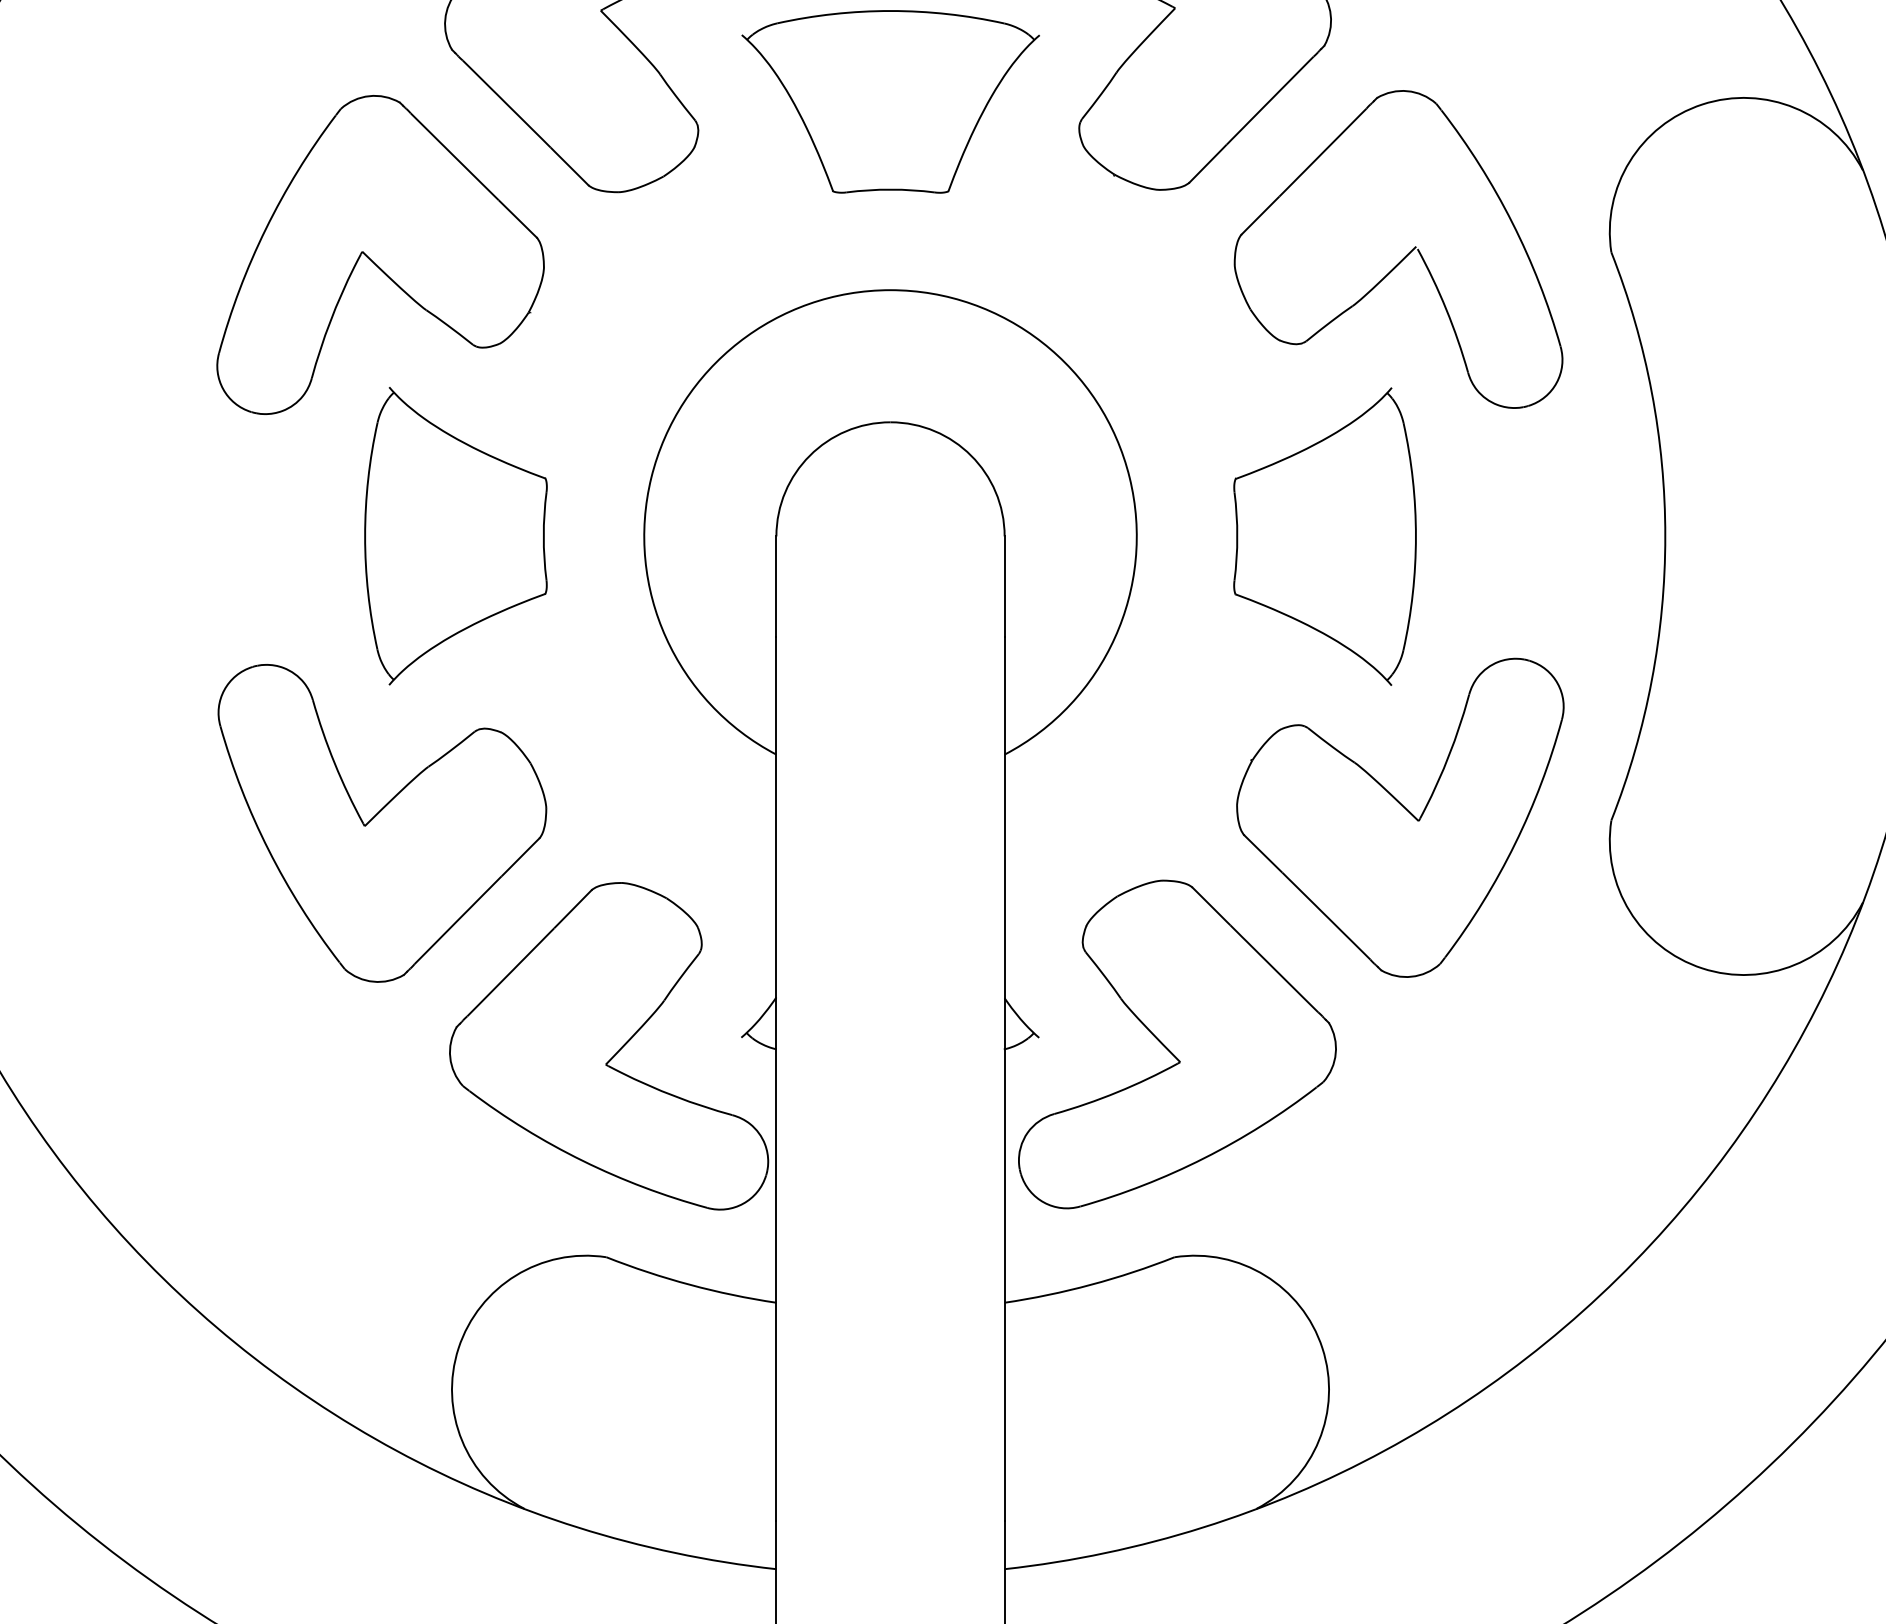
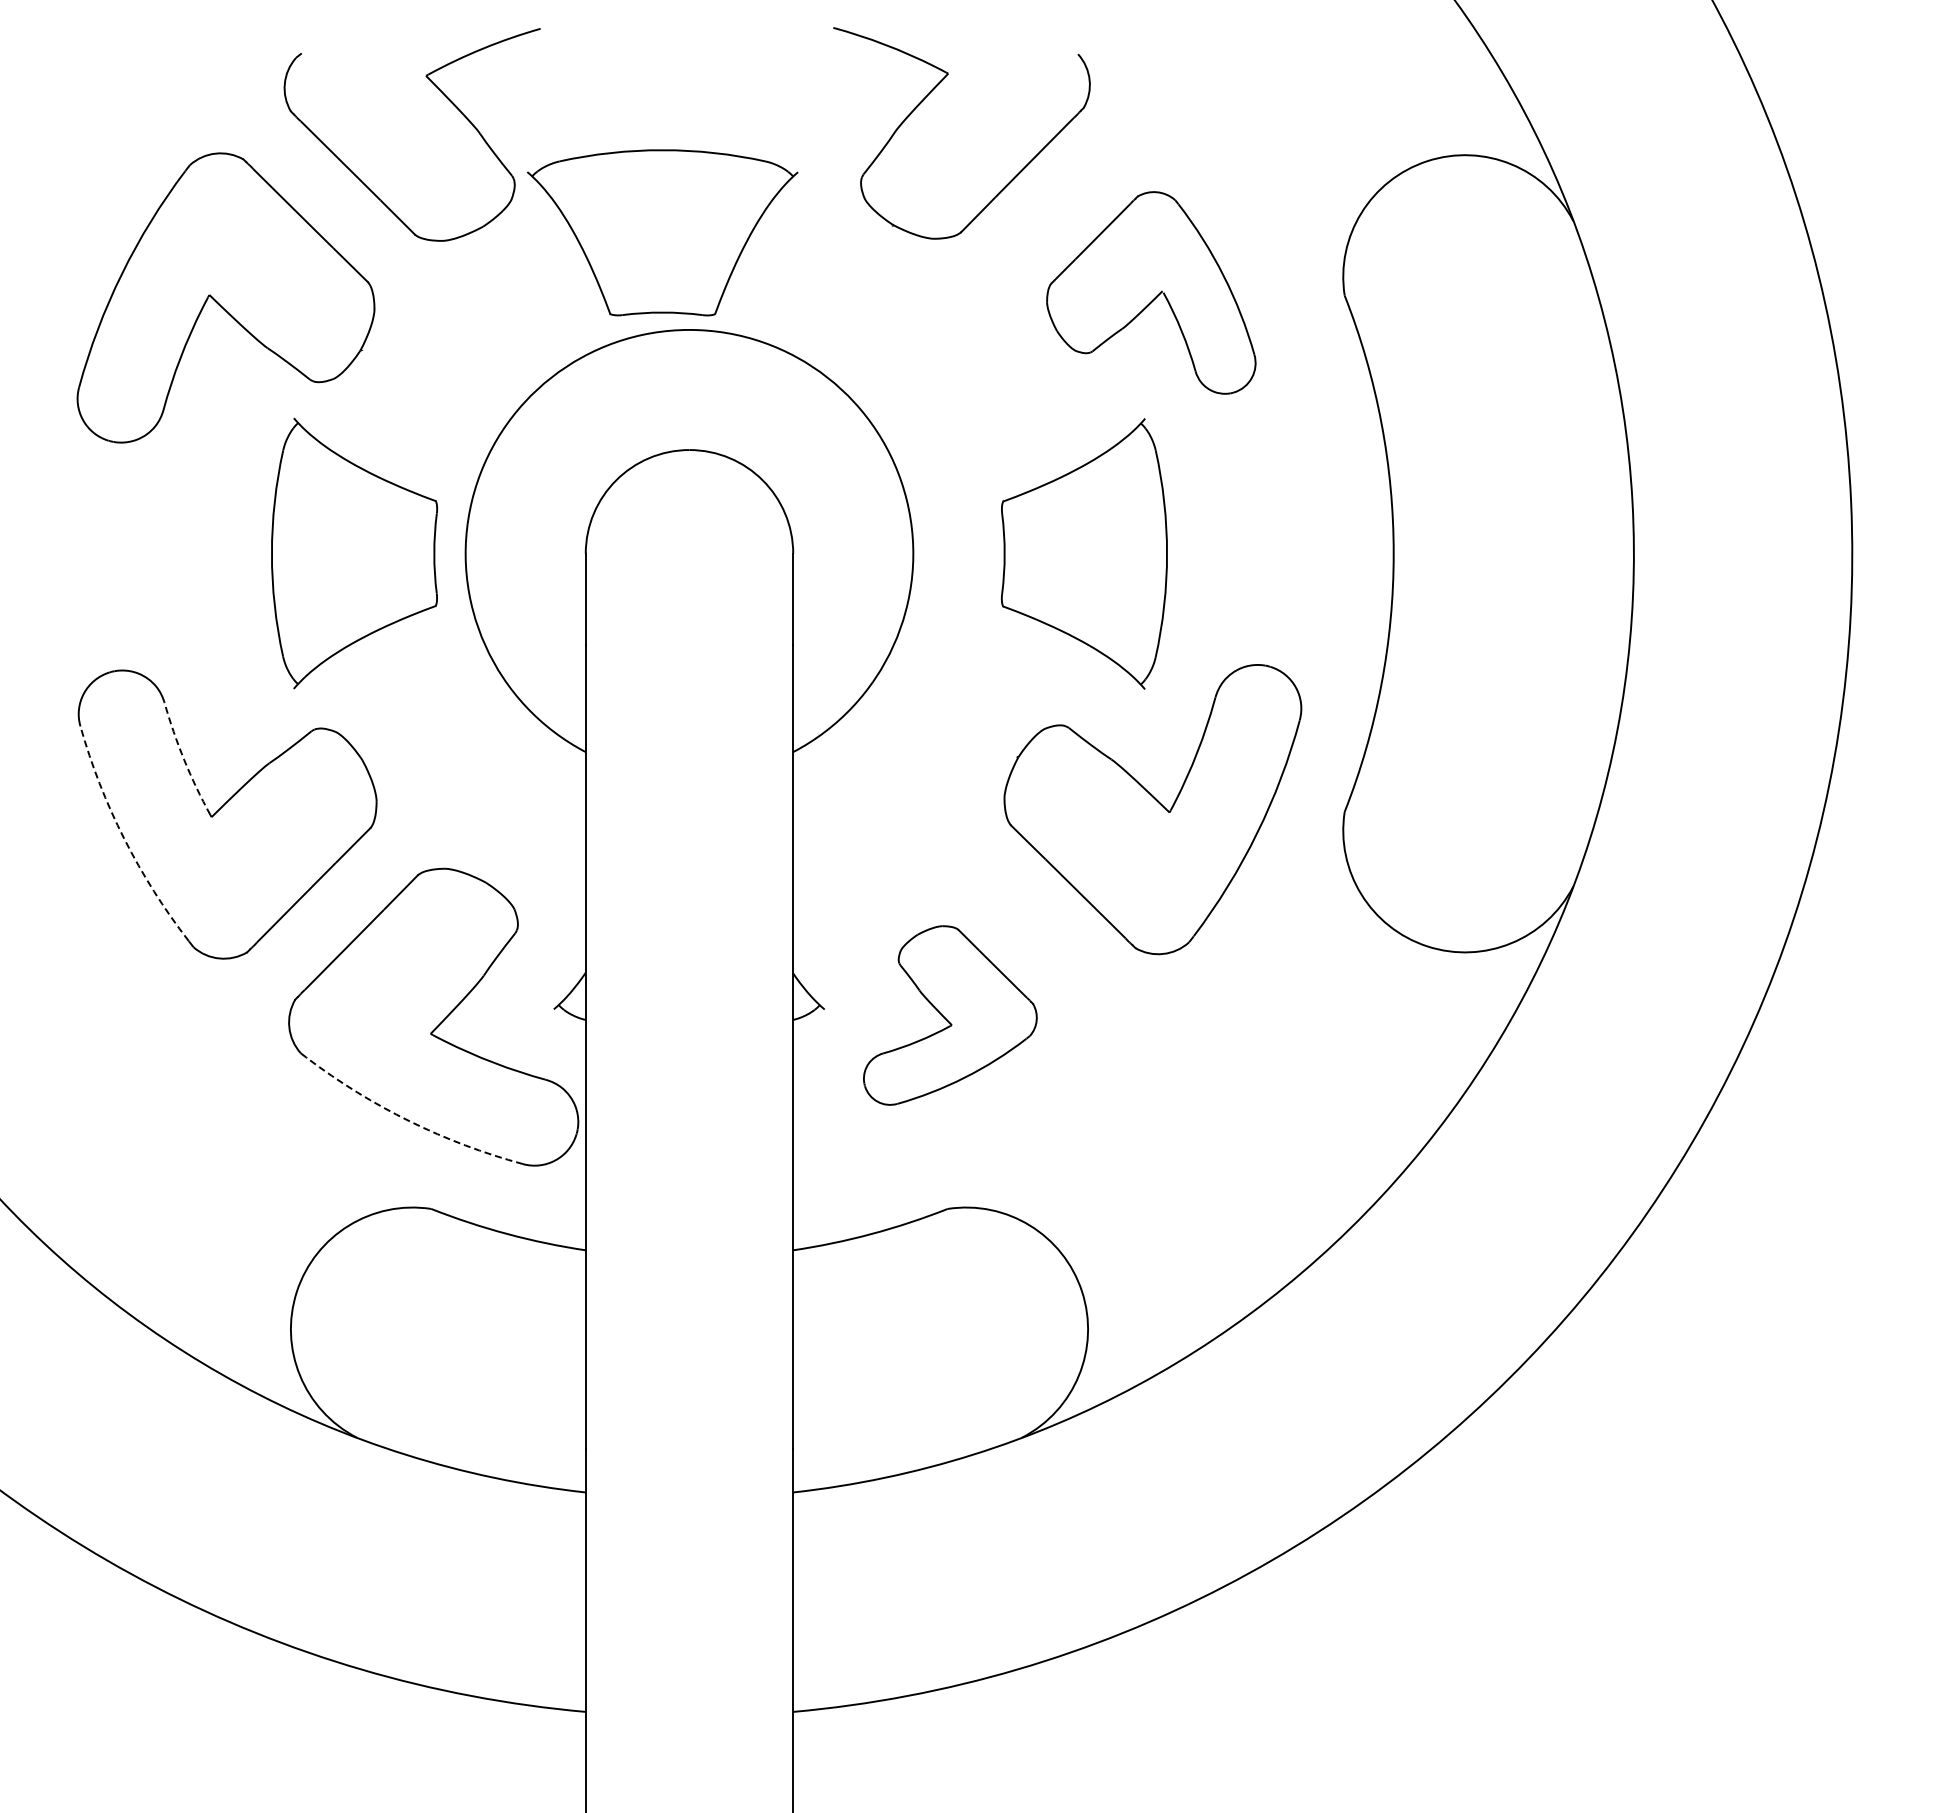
part: (890, 101) -> (662, 232), moved
part: (1398, 248) -> (1151, 292), size x0.7
part: (455, 536) -> (354, 553), moved
arc: (334, 763) -> (184, 760), solid -> dashed
arc: (268, 849) -> (124, 838), solid -> dashed
part: (1177, 1044) -> (950, 1015), size x0.6
arc: (582, 1161) -> (409, 1121), solid -> dashed

